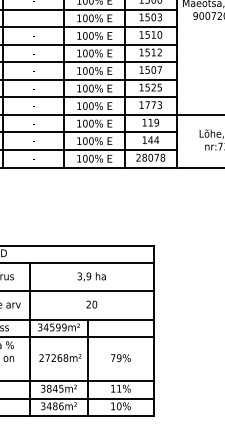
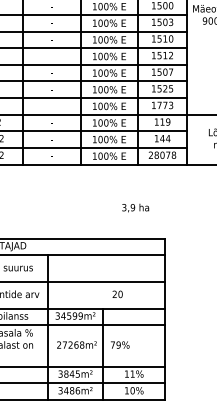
text: (91, 276) -> (135, 207), moved
text: (91, 304) -> (117, 294), moved
text: (121, 357) -> (120, 344), moved

